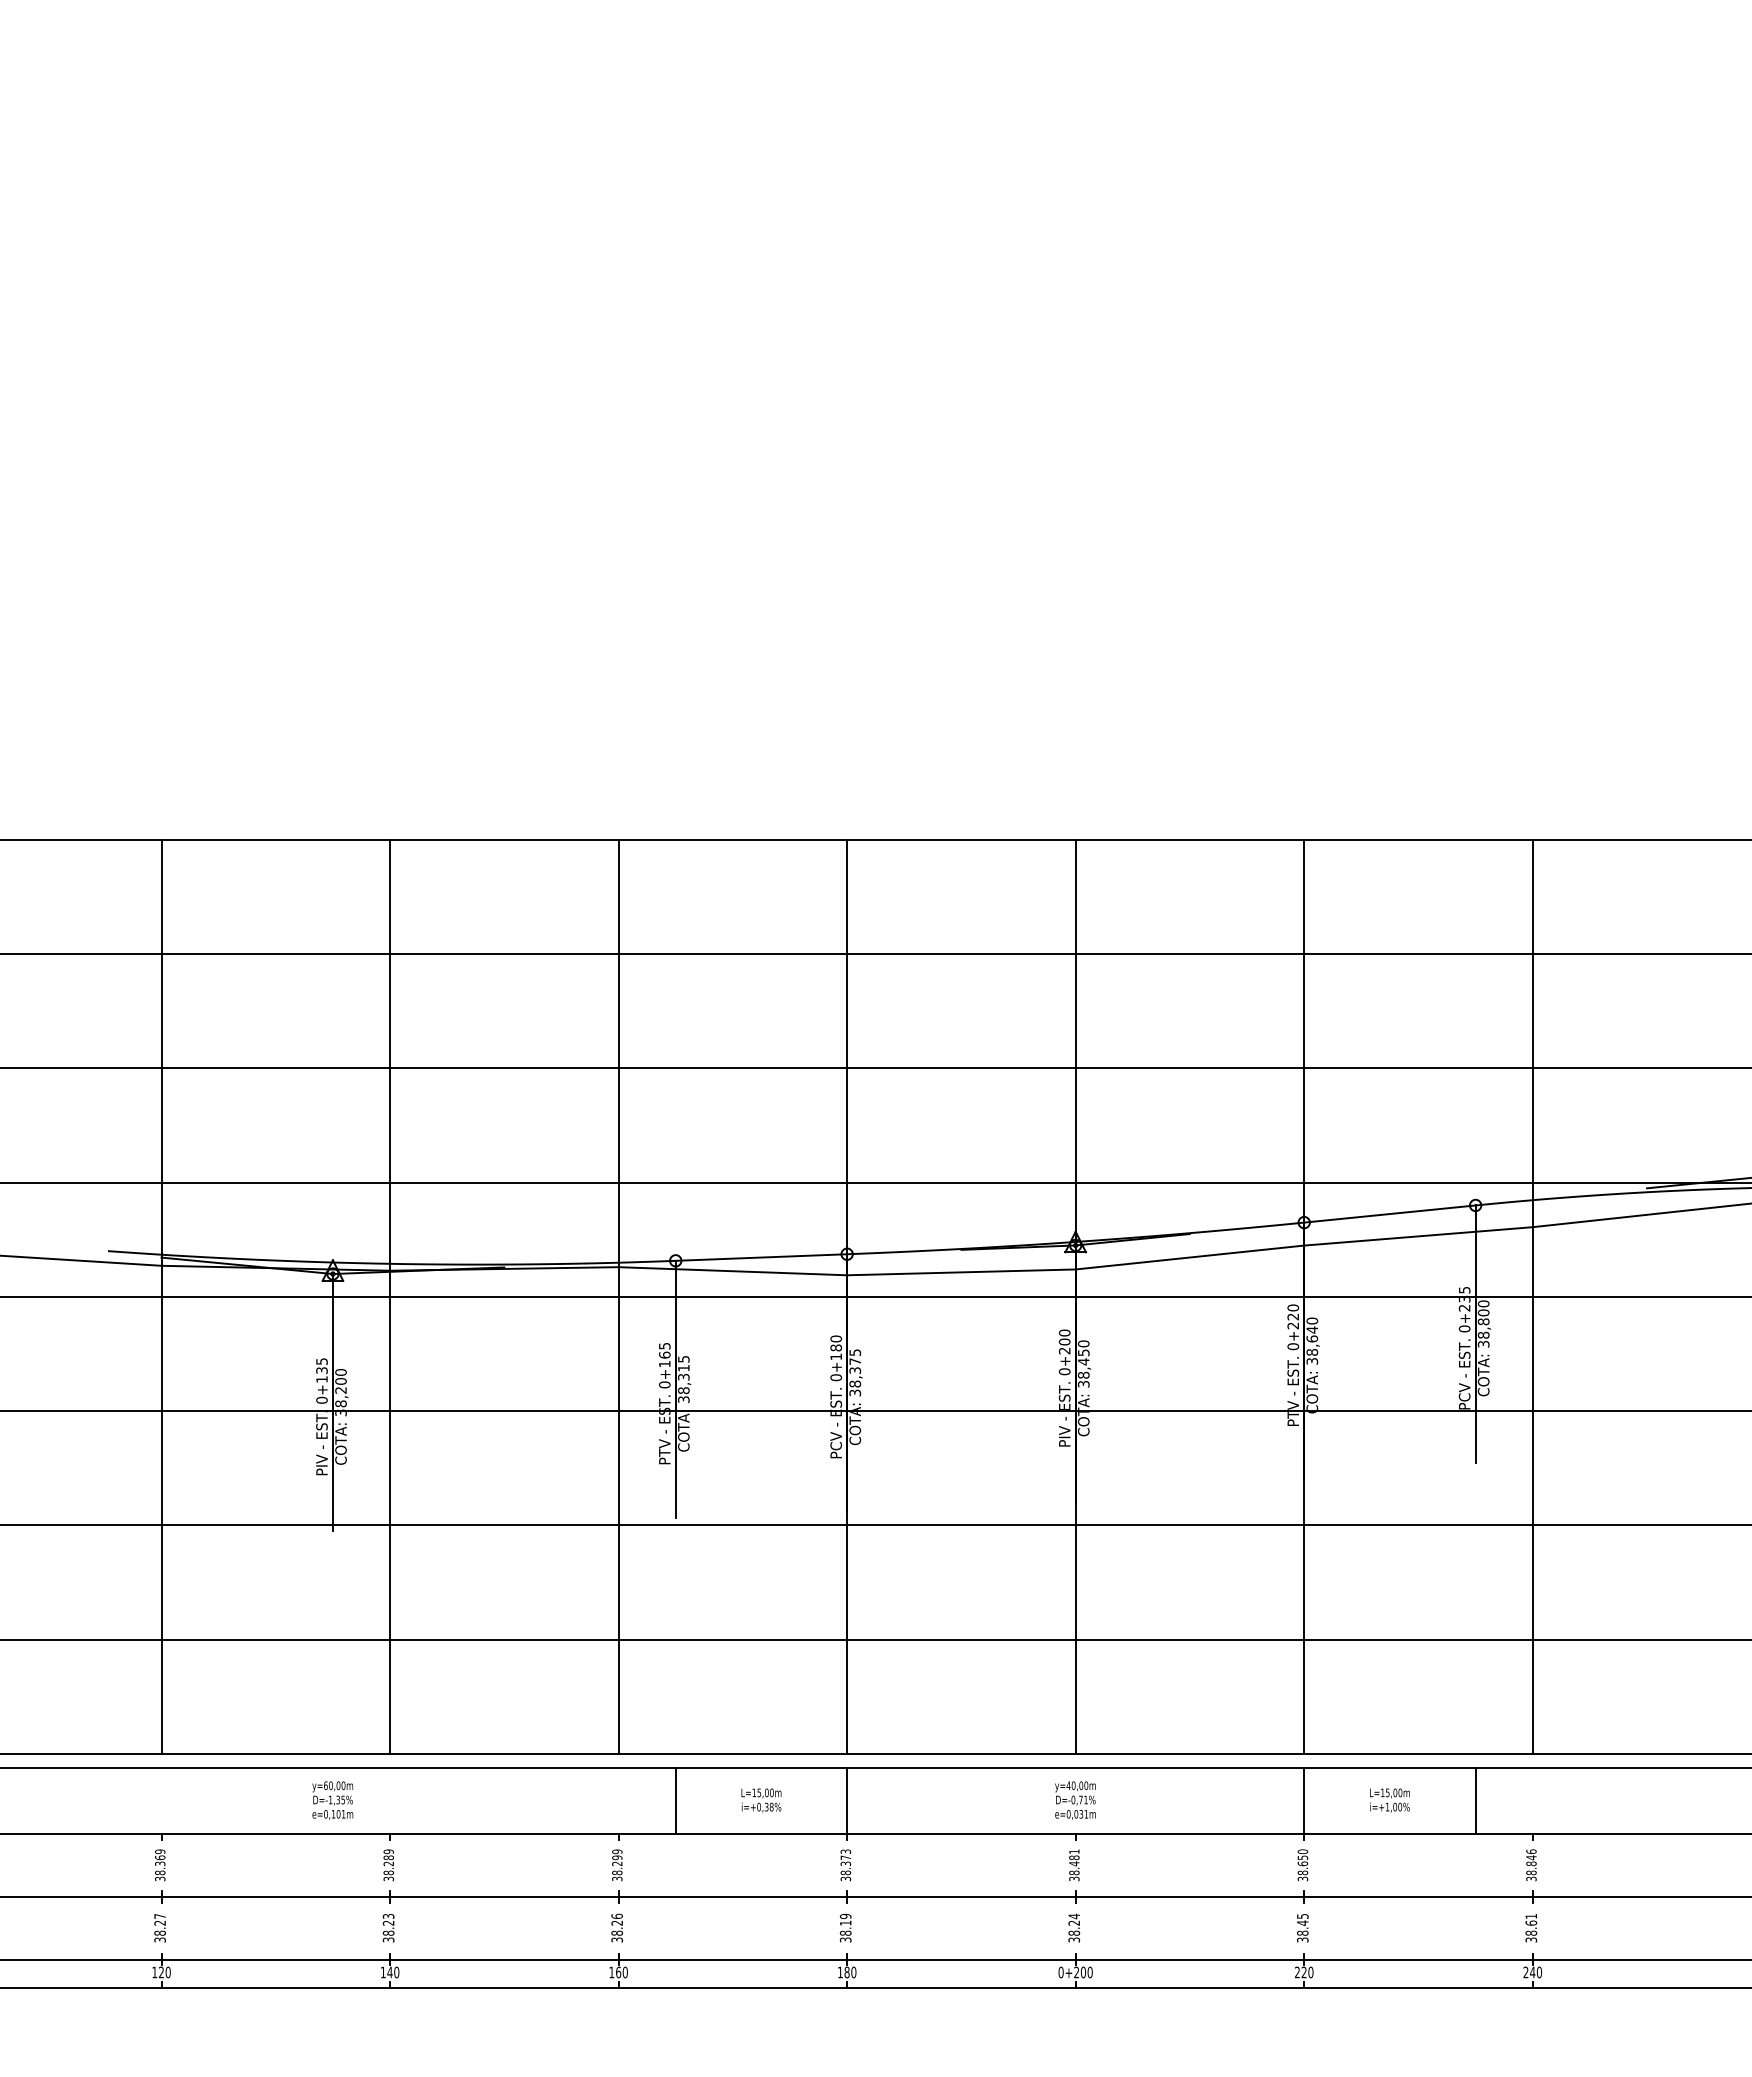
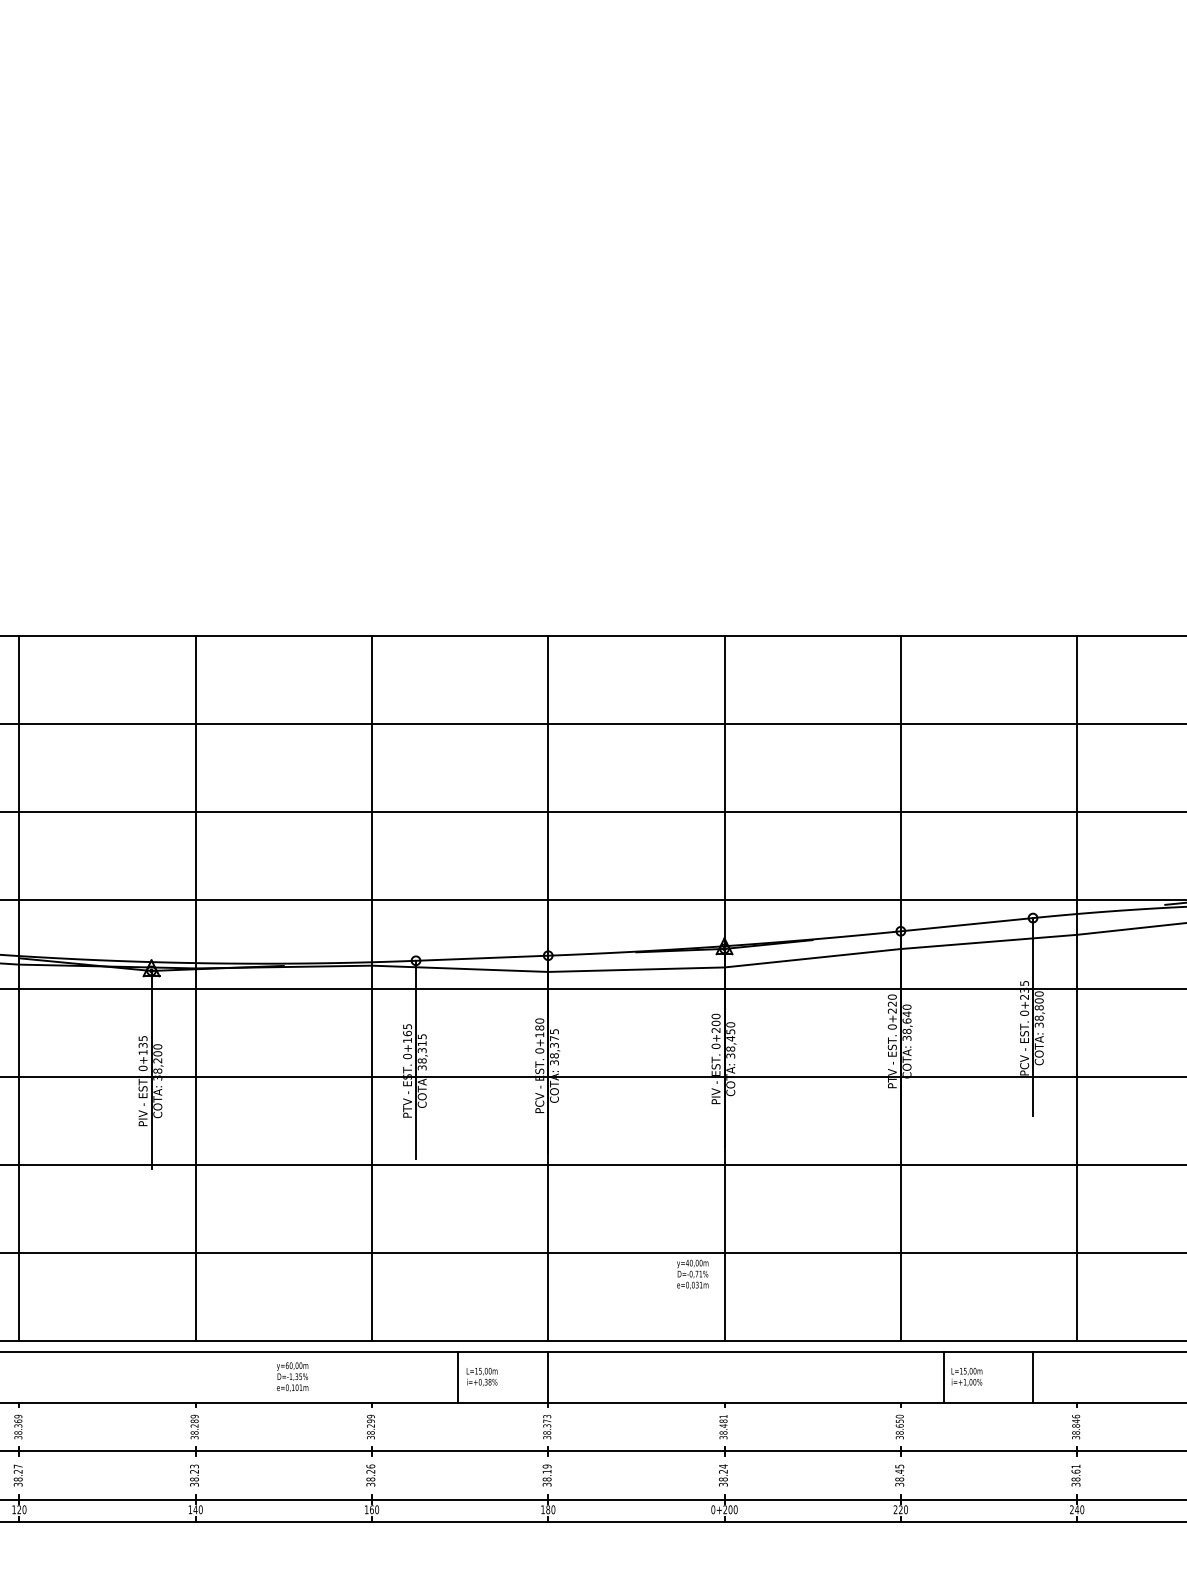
text: (332, 1800) -> (292, 1377), moved
line: (675, 1800) -> (458, 1377), moved
text: (1075, 1800) -> (692, 1274), moved
line: (1304, 1800) -> (944, 1377), moved

